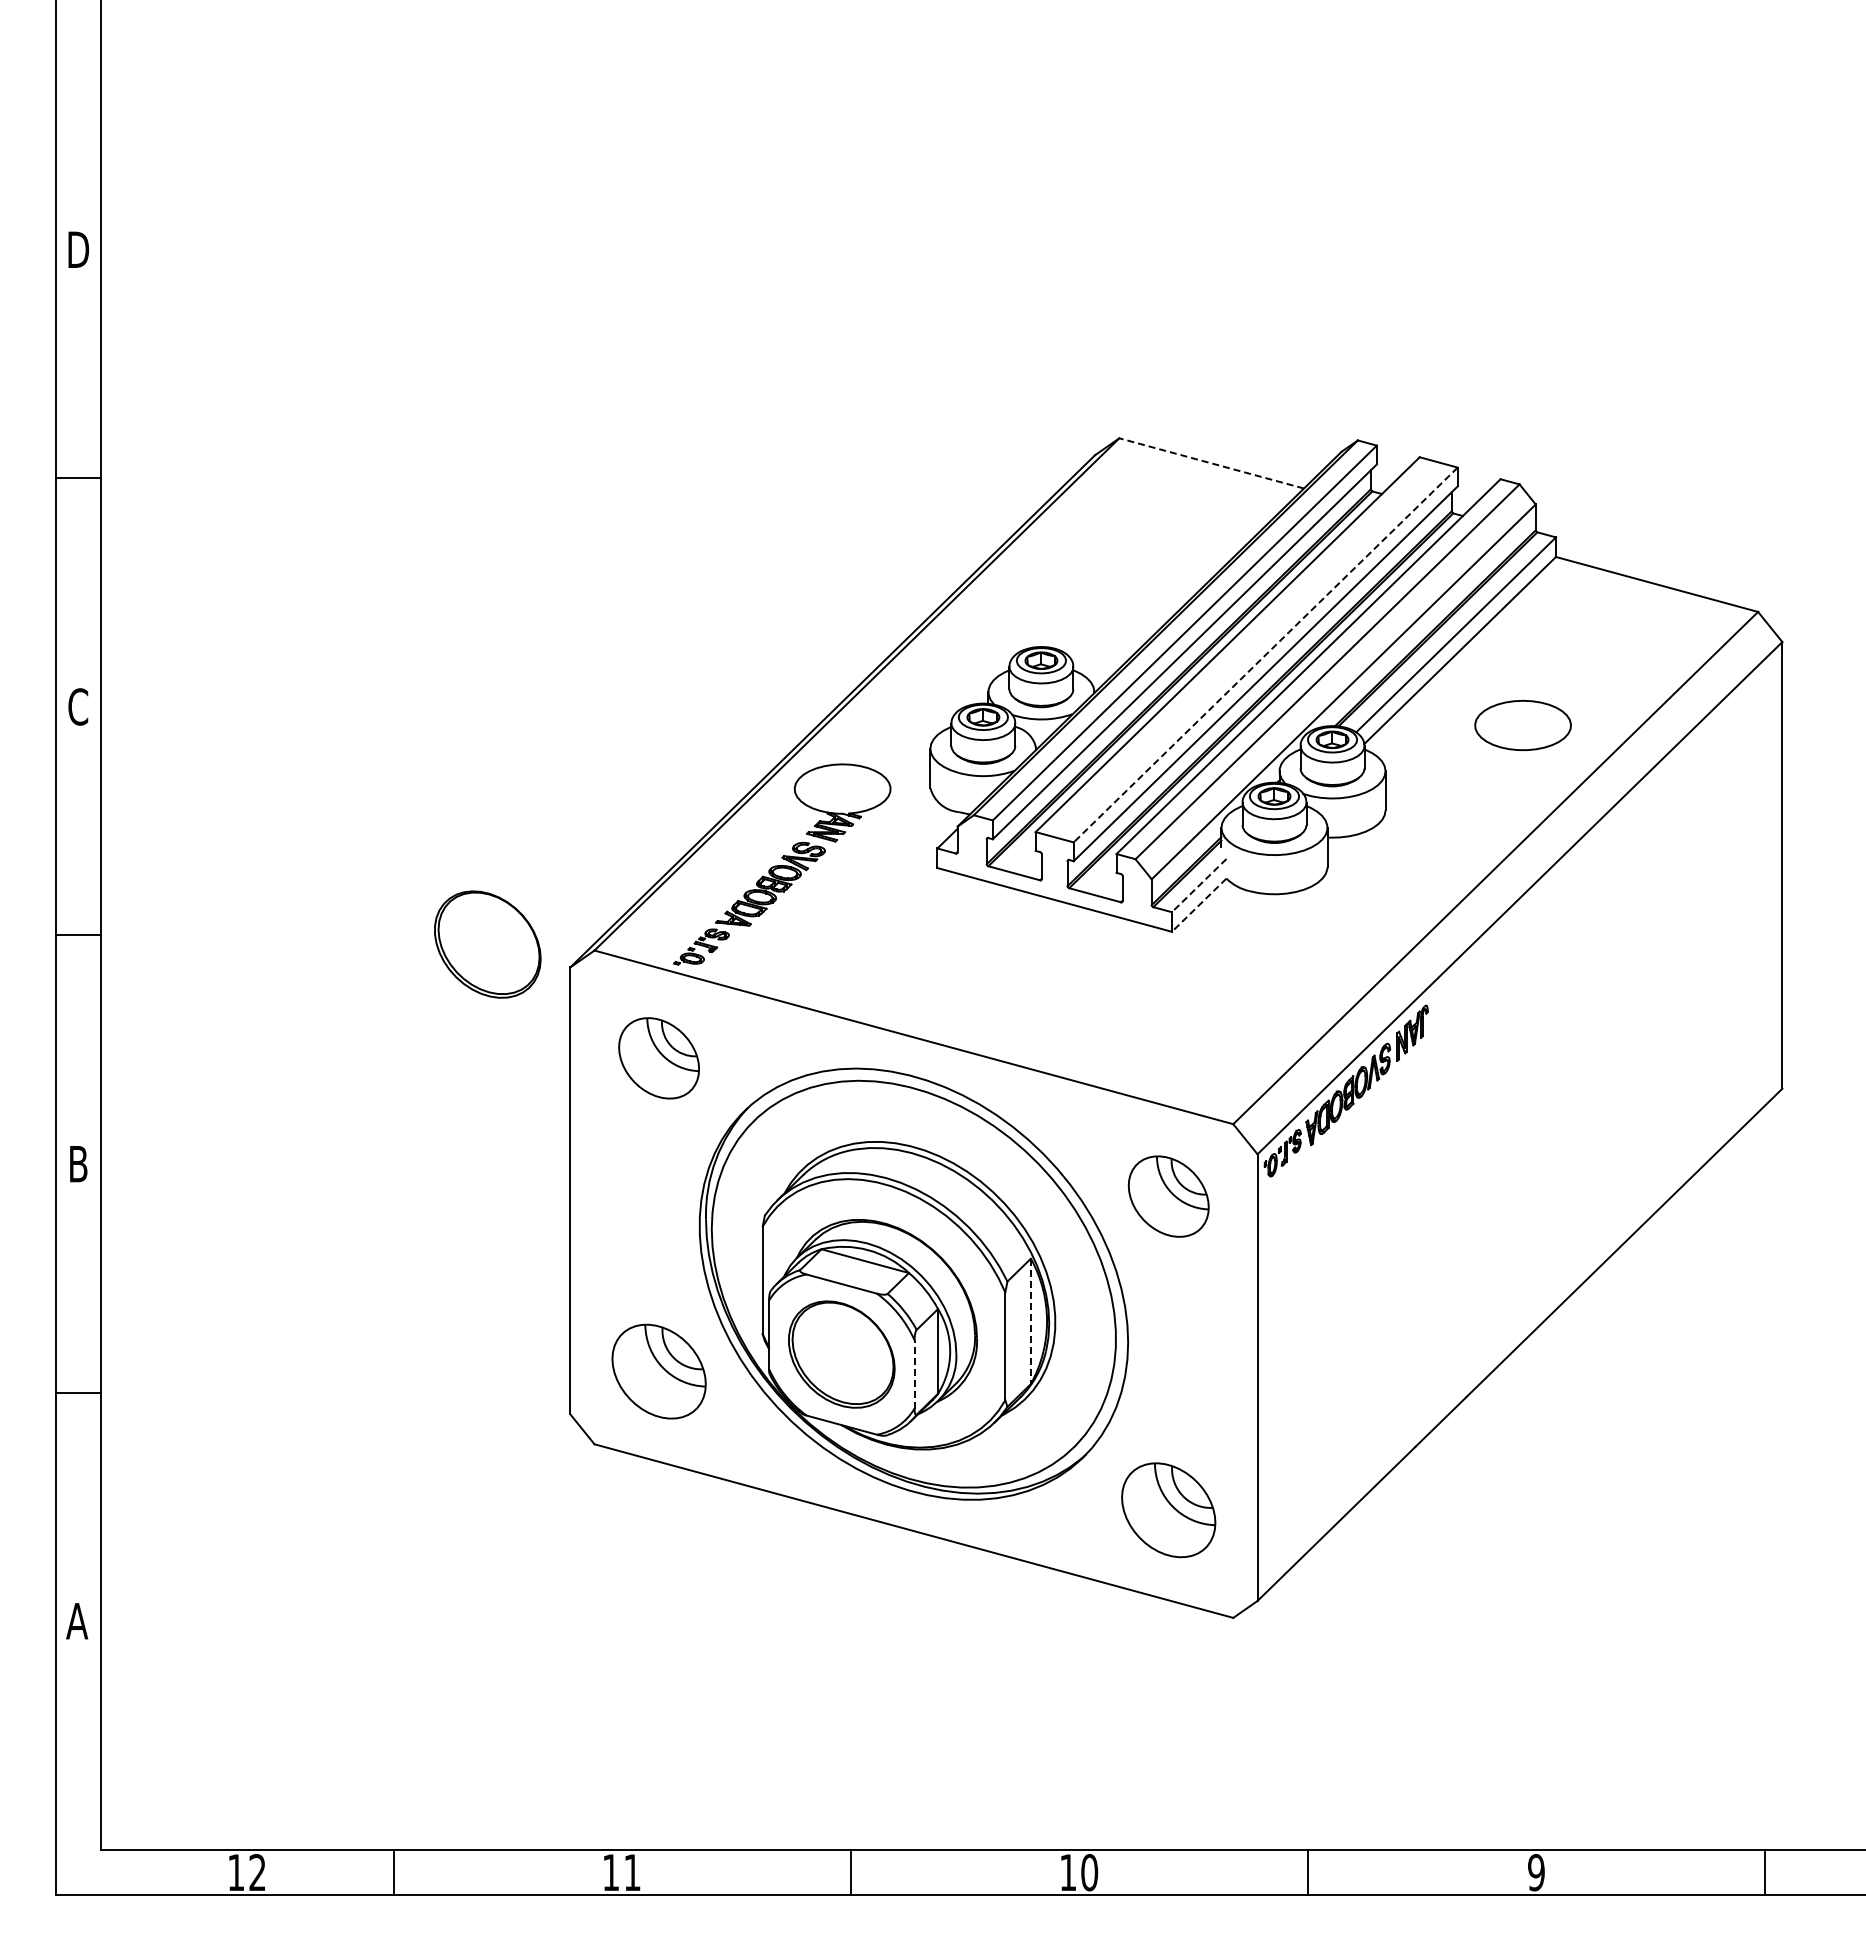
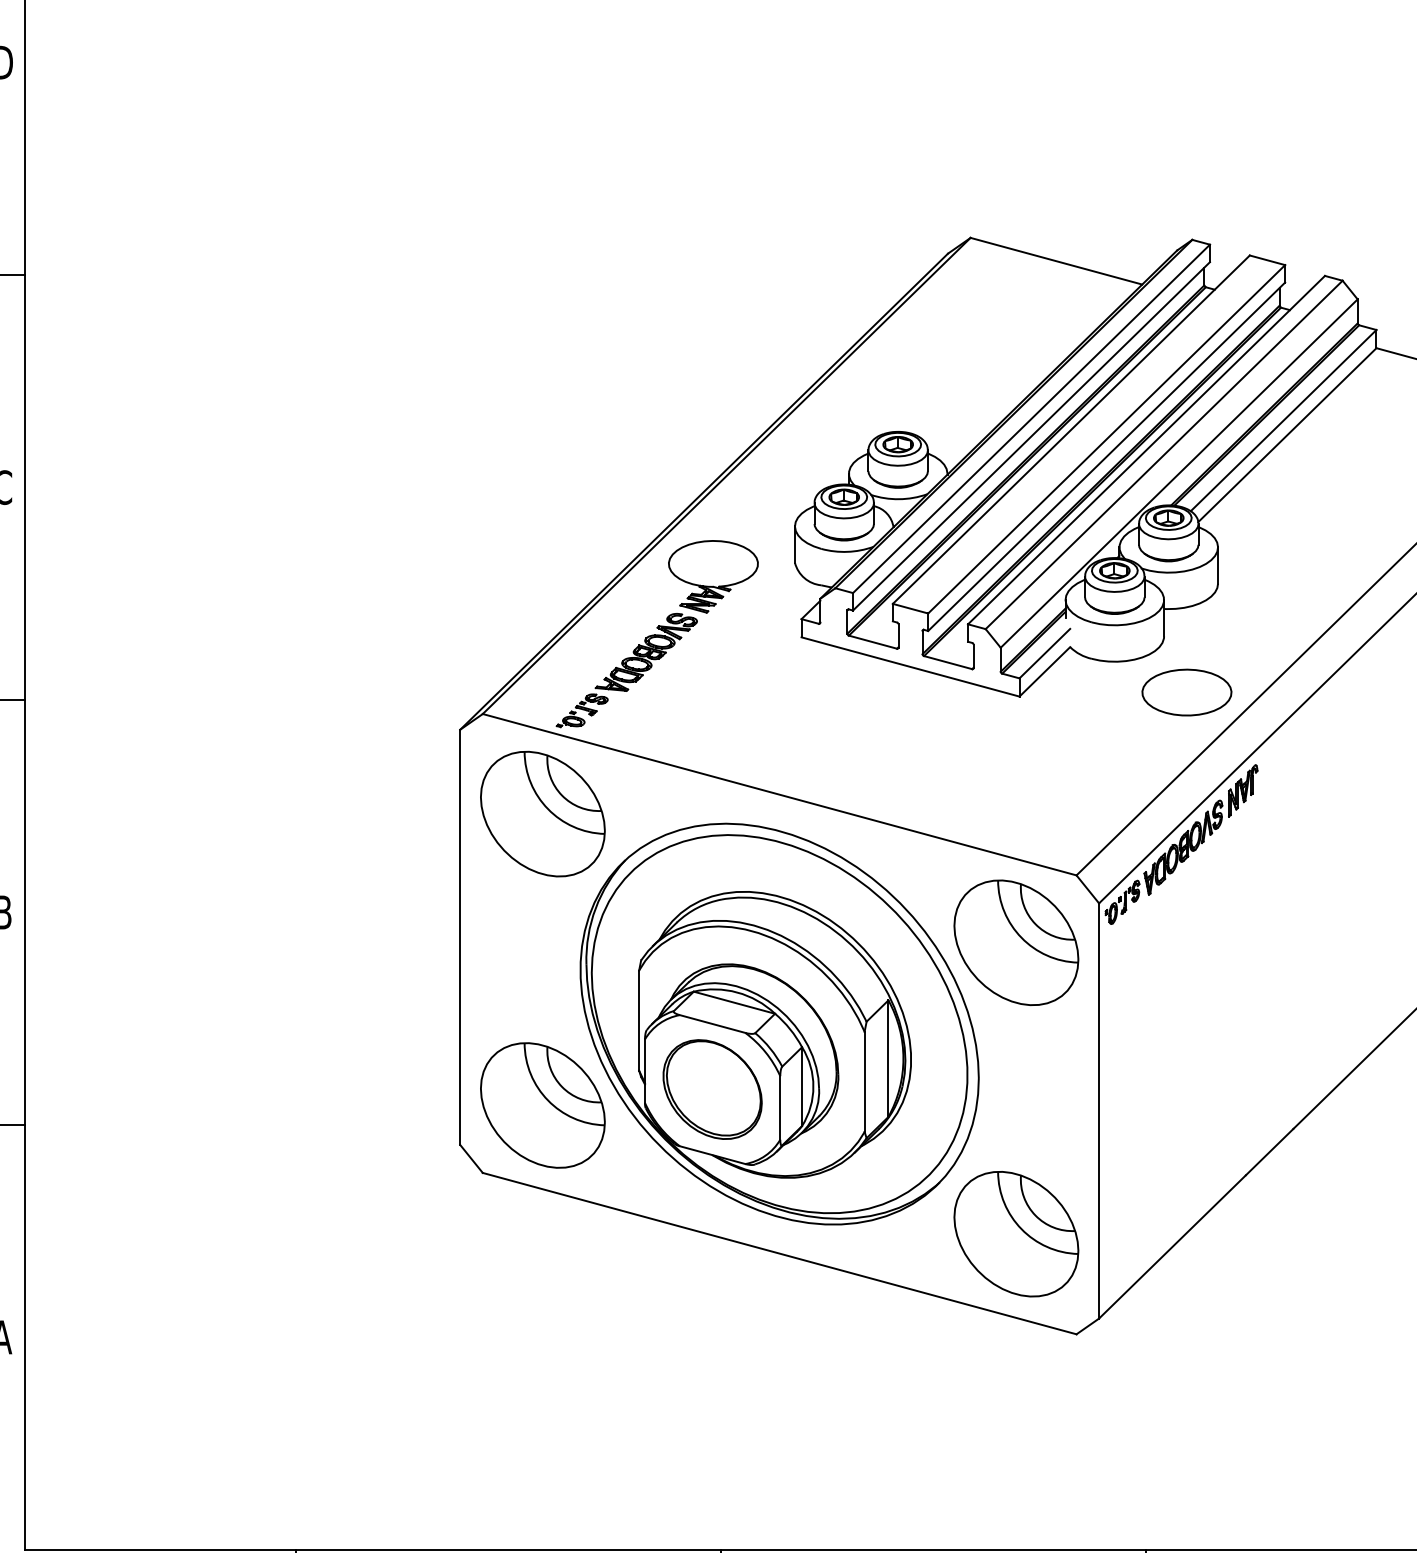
line: (1211, 463) -> (1056, 261), dashed -> solid
line: (1265, 655) -> (1106, 439), dashed -> solid
part: (1522, 724) -> (1186, 691), moved
line: (1198, 885) -> (1044, 653), dashed -> solid
line: (1198, 905) -> (1044, 672), dashed -> solid
part: (487, 944) -> (383, 708), removed
part: (658, 1058) -> (542, 814), size x1.67
part: (1168, 1196) -> (1016, 942), size x1.67
line: (1030, 1321) -> (888, 1058), dashed -> solid
part: (658, 1371) -> (542, 1105), size x1.43
line: (914, 1373) -> (780, 1107), dashed -> solid
part: (1168, 1510) -> (1016, 1234), size x1.43

